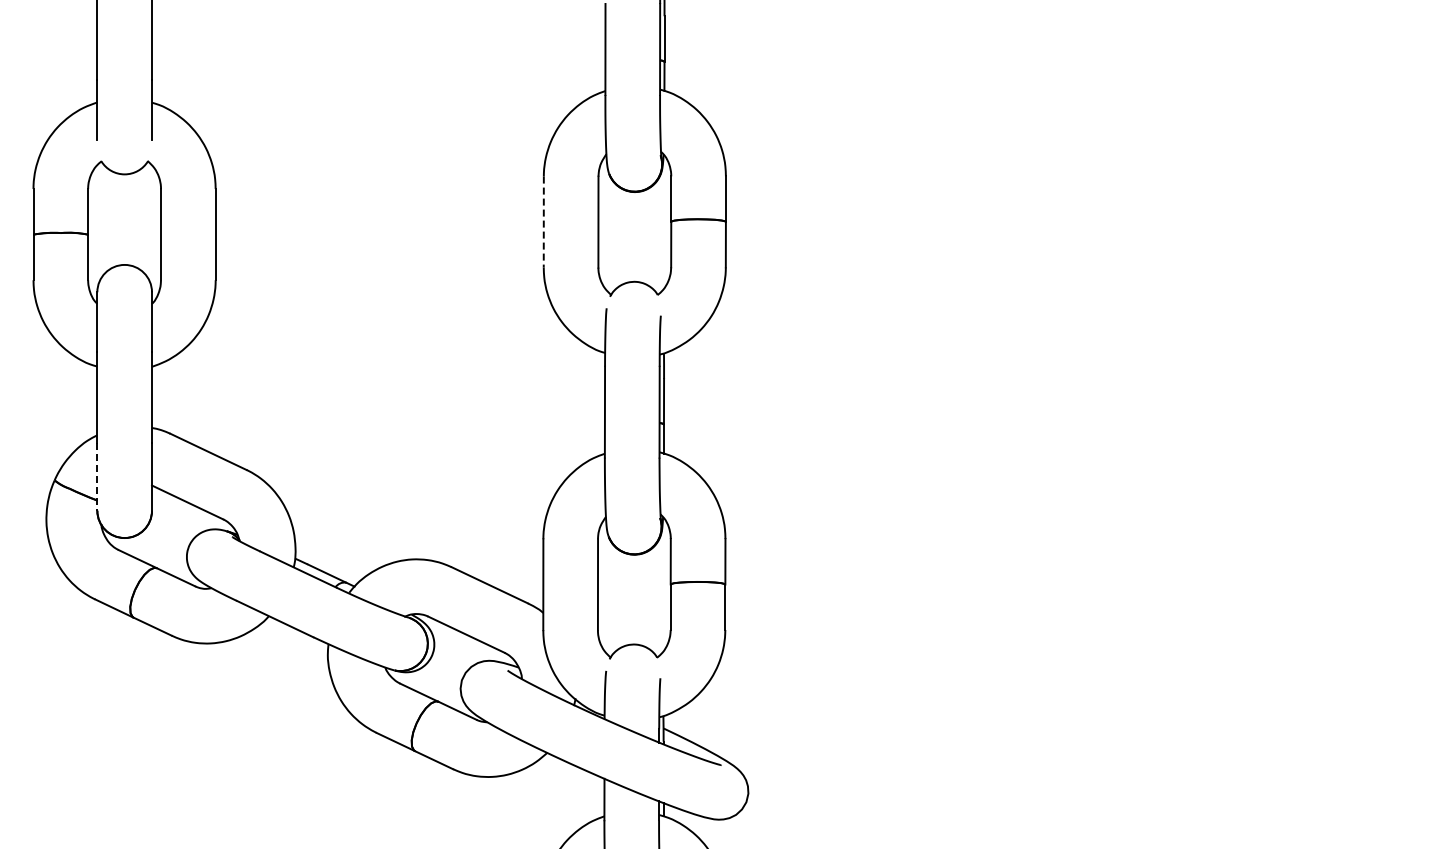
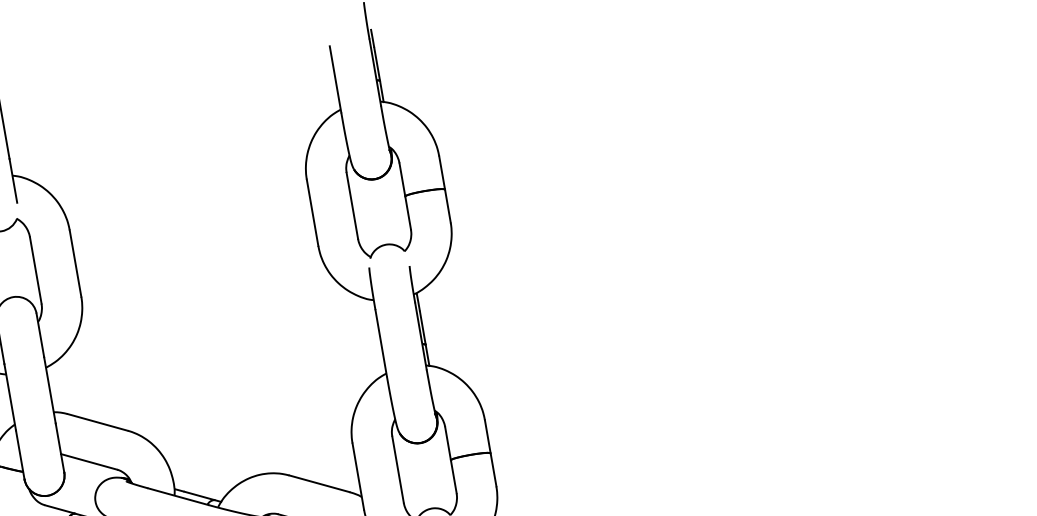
line: (543, 222) -> (312, 213), dashed -> solid
line: (97, 477) -> (20, 455), dashed -> solid

